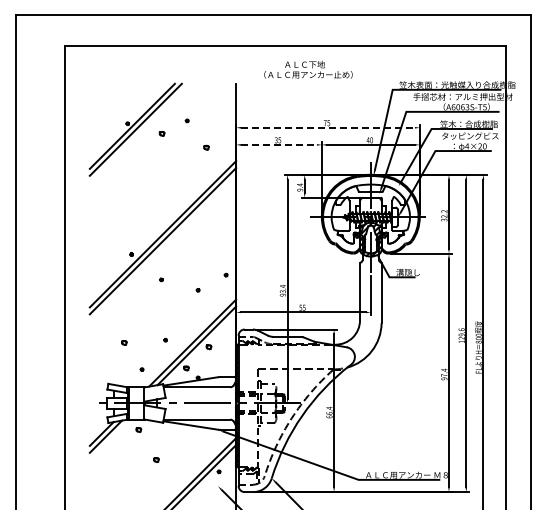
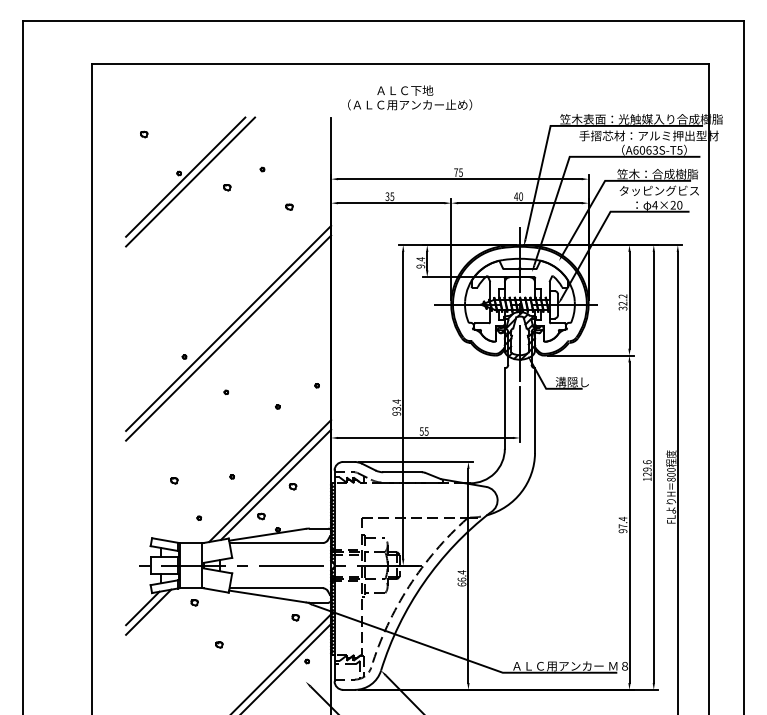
text: (308, 69) -> (410, 97), moved
part: (102, 95) -> (143, 133), added
line: (327, 127) -> (459, 178), dashed -> solid
line: (279, 144) -> (391, 202), dashed -> solid
part: (210, 440) -> (295, 617), added

